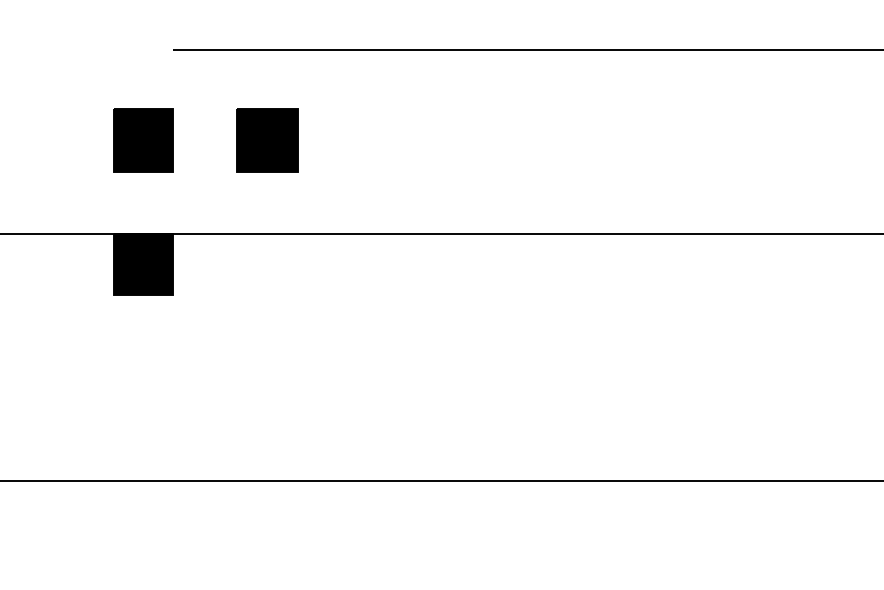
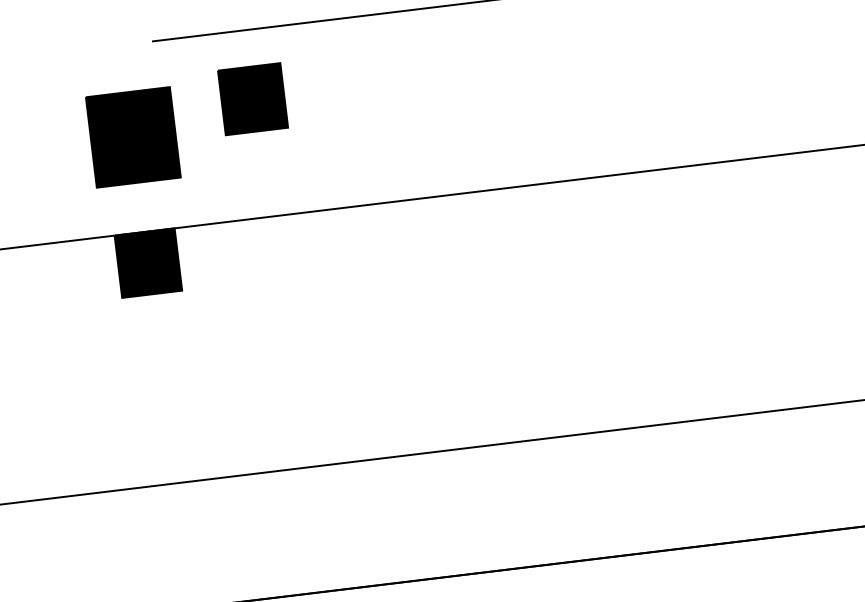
part: (143, 140) -> (132, 137), size x1.4
part: (267, 140) -> (252, 99), moved

